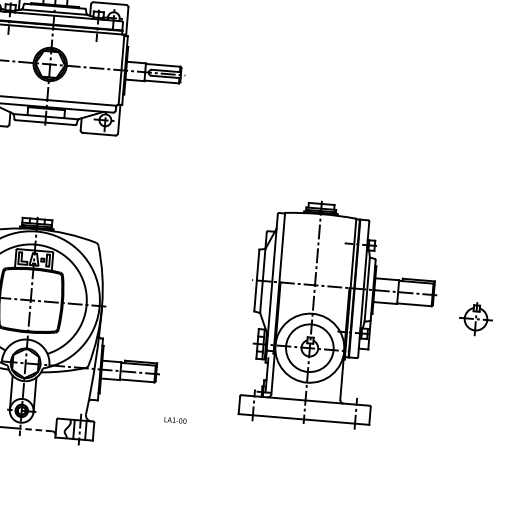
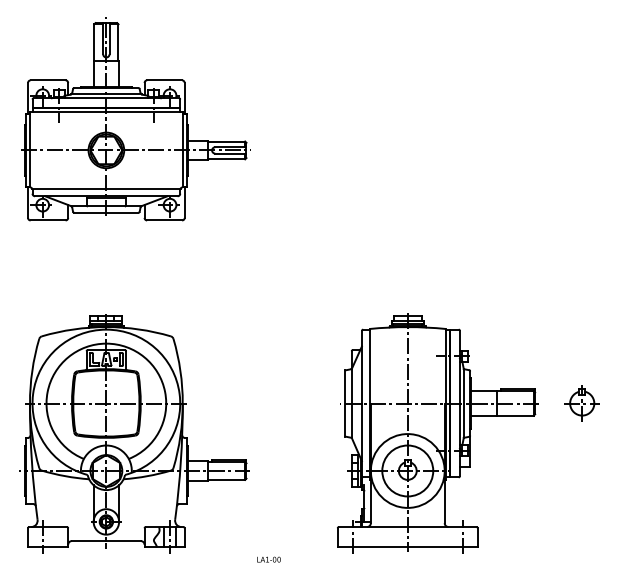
part: (340, 315) -> (437, 433), moved
part: (475, 319) -> (581, 403), moved
text: (175, 420) -> (268, 559), moved
line: (36, 430) -> (123, 541), dashed -> solid

